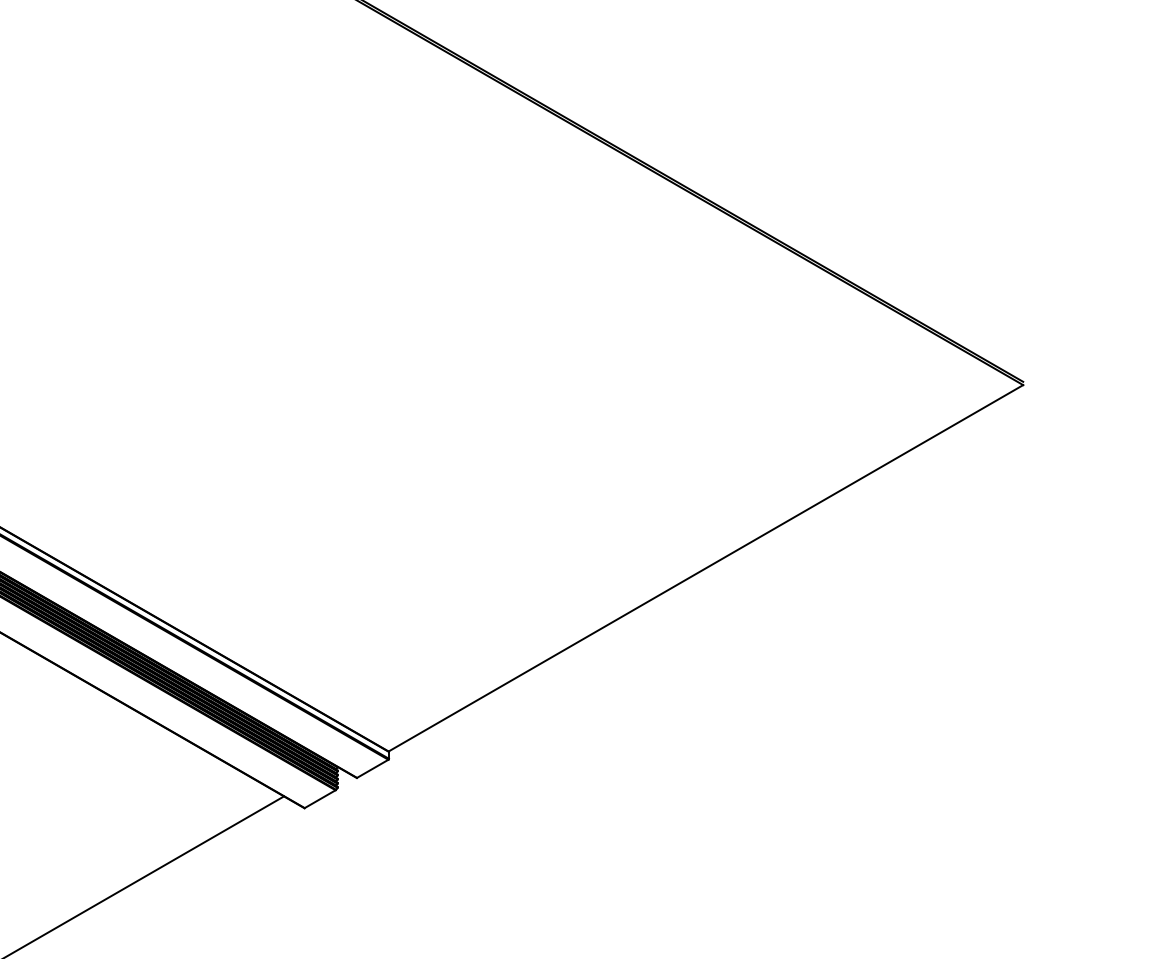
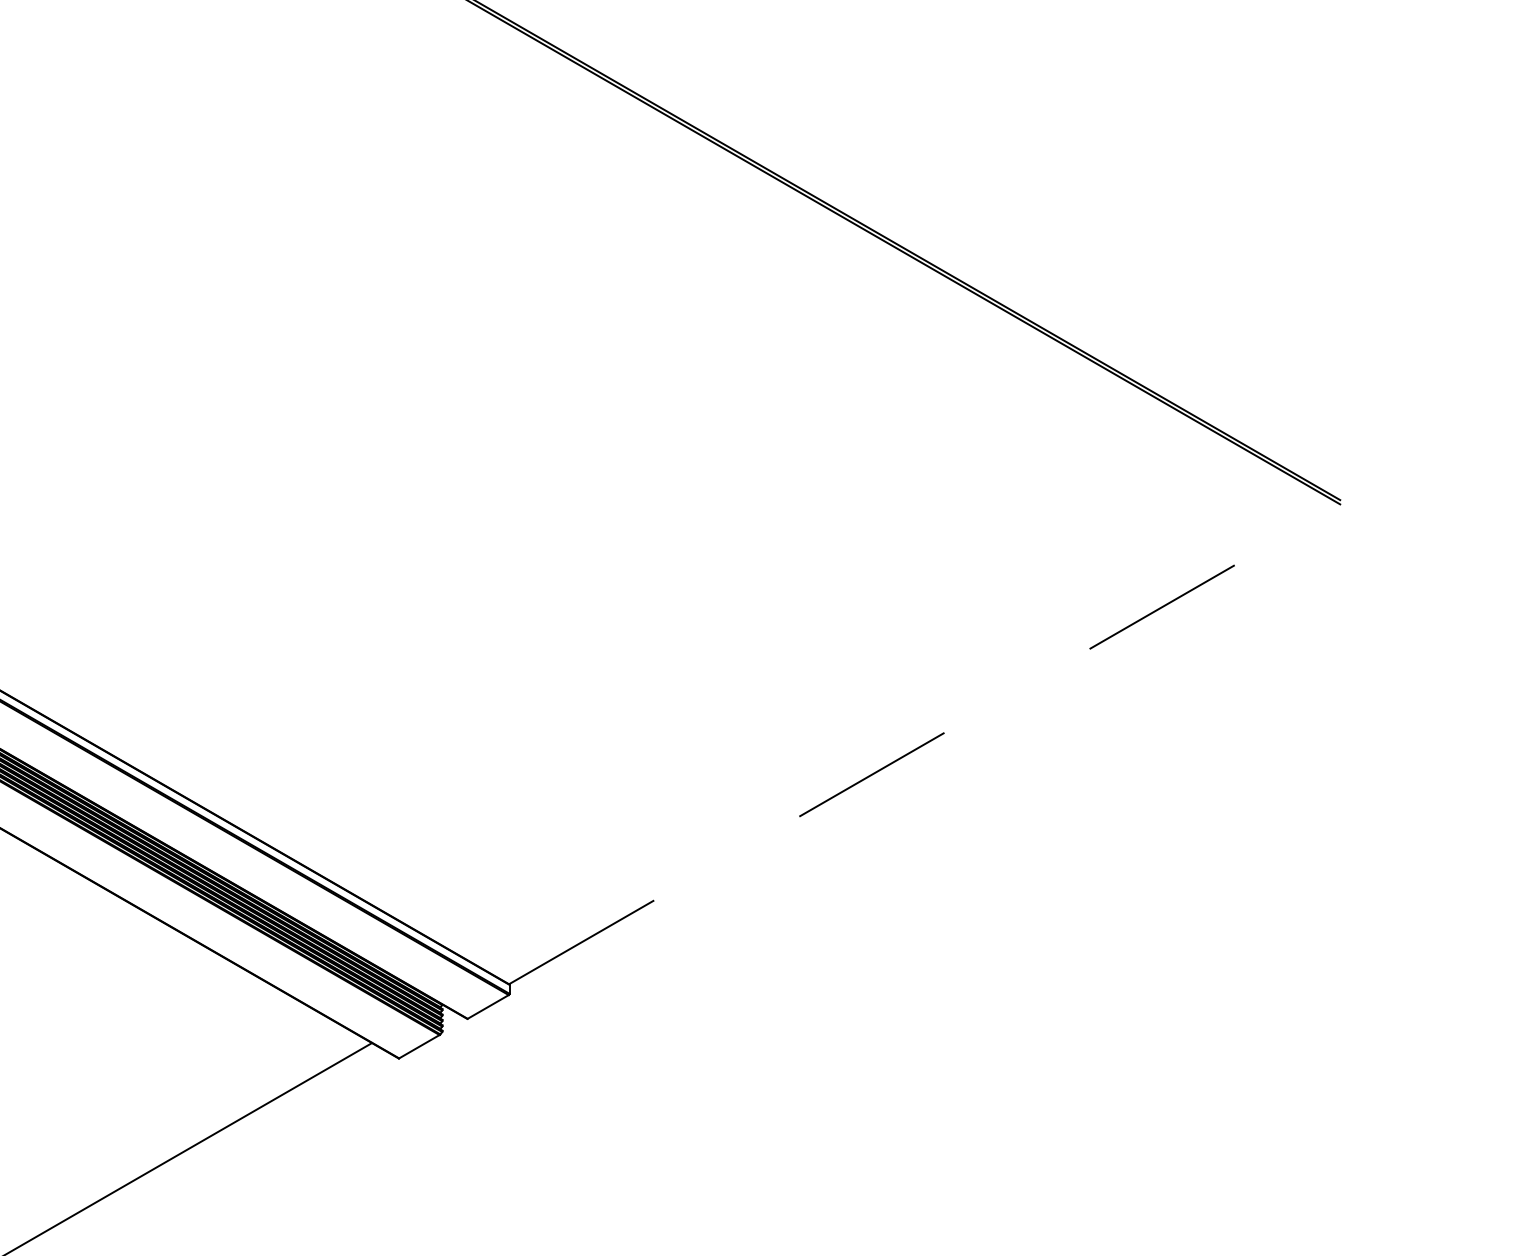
line: (705, 568) -> (924, 744), solid -> dashed

